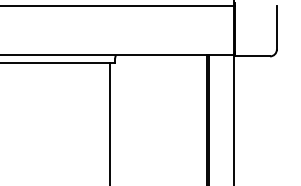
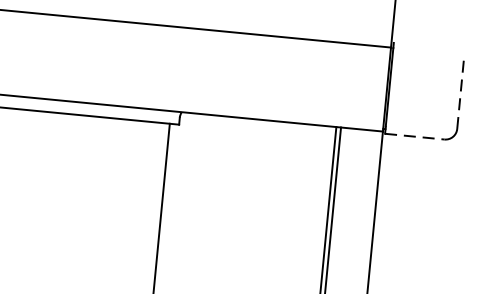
line: (276, 27) -> (460, 91), solid -> dashed
line: (253, 56) -> (416, 136), solid -> dashed

